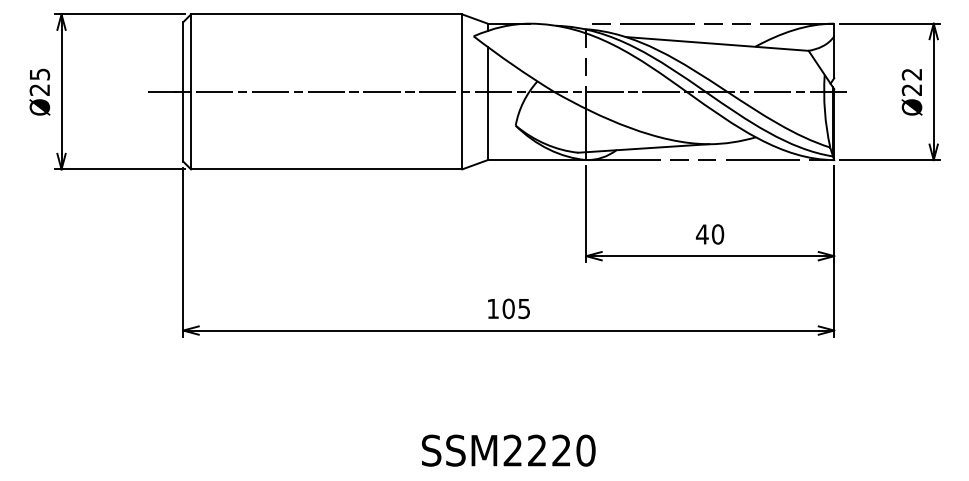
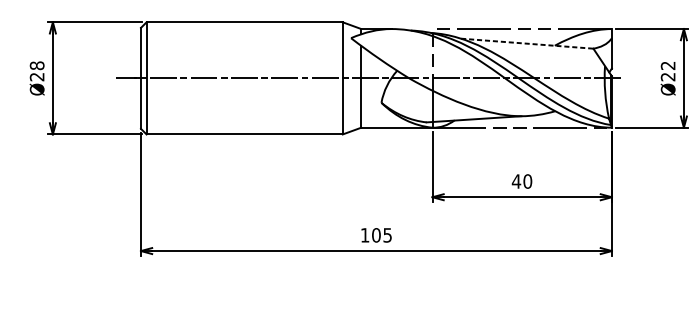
line: (717, 43) -> (527, 43), solid -> dashed
text: (39, 74) -> (36, 65), Ø25 -> Ø28

